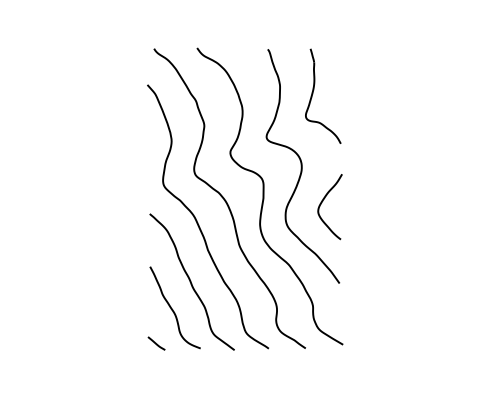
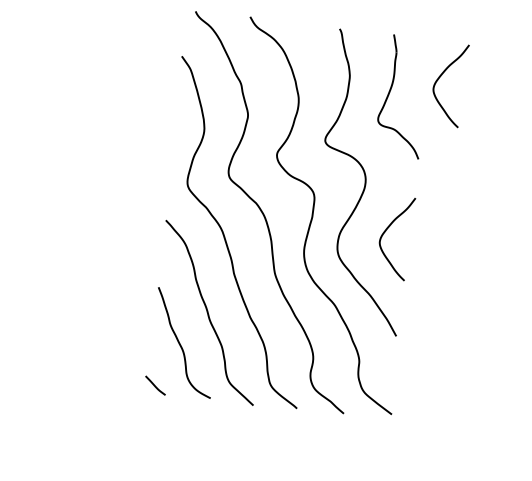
curve: (351, 77) -> (441, 76), added

